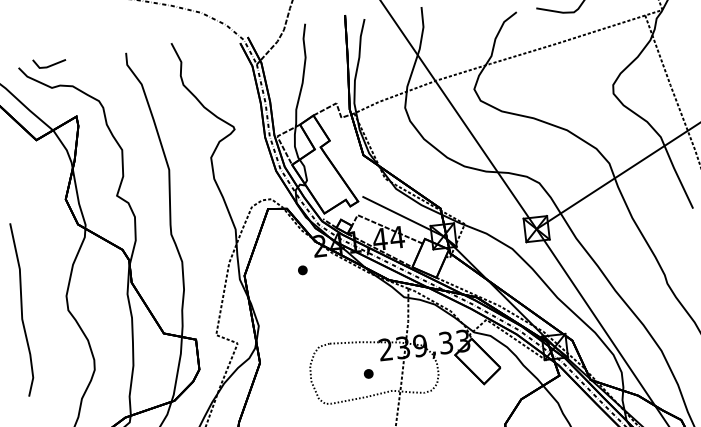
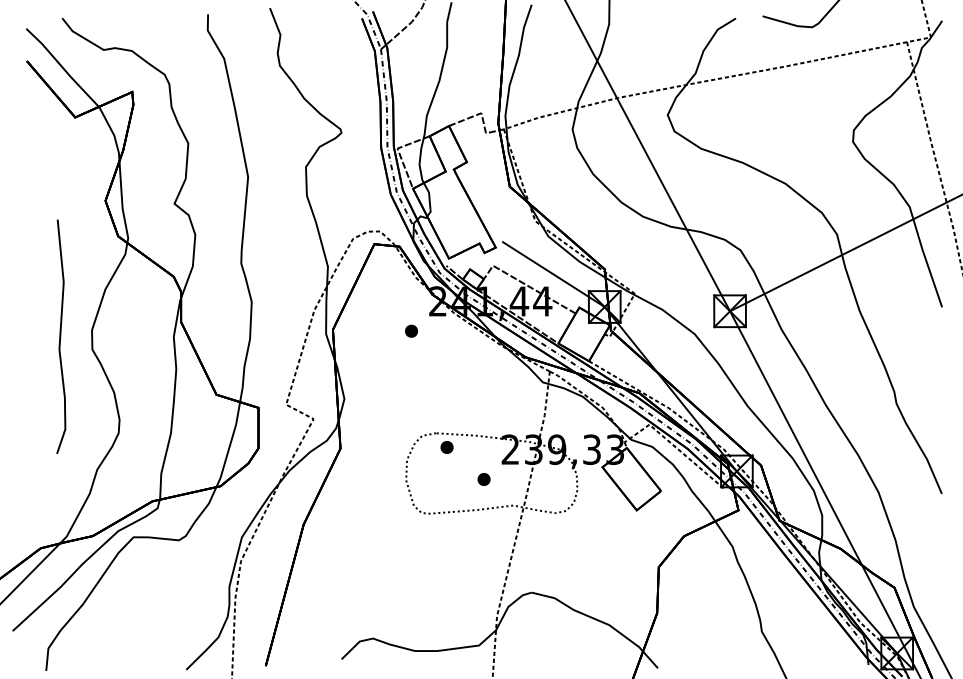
line: (49, 65) -> (104, 19), removed
curve: (22, 309) -> (61, 336), moved
part: (338, 353) -> (446, 447), added

